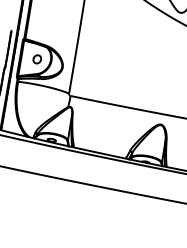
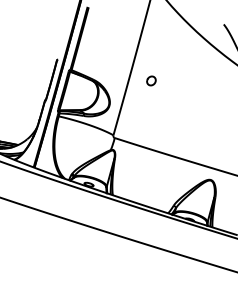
part: (37, 58) -> (151, 80), moved

